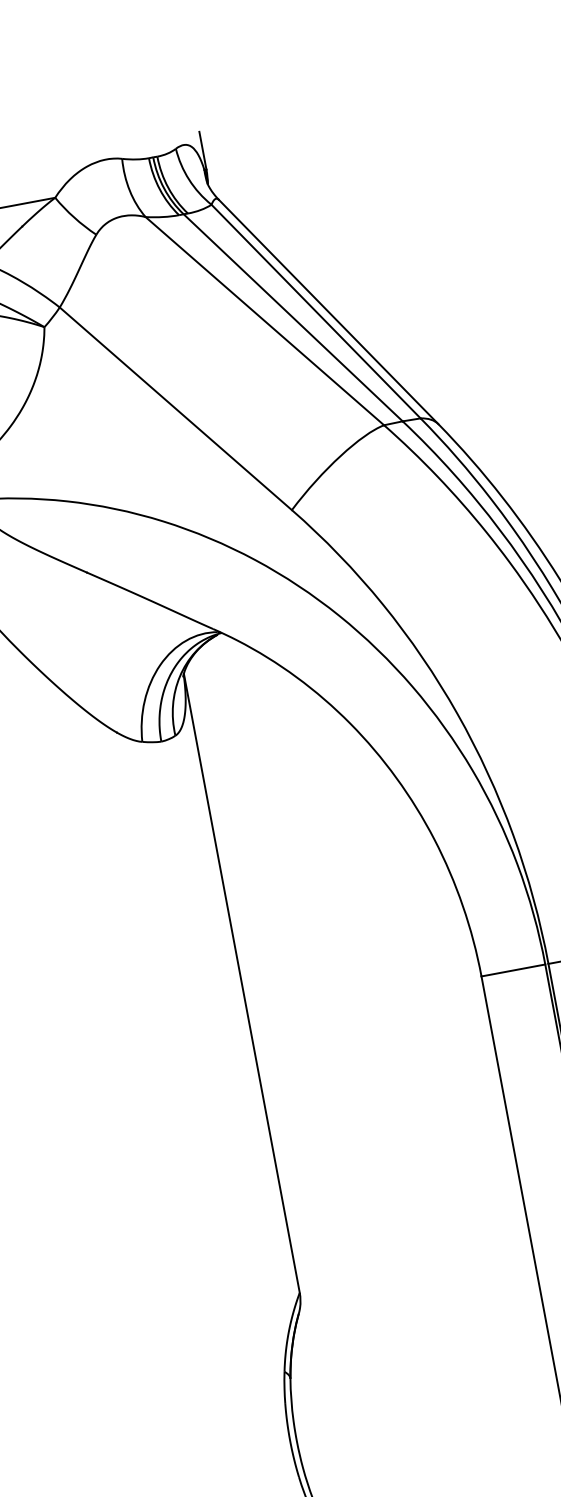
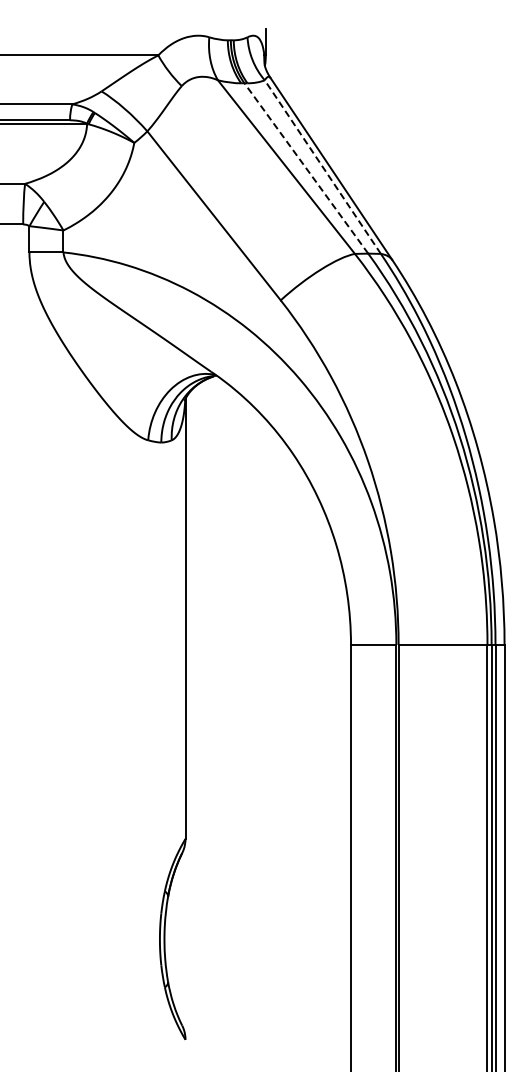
line: (315, 310) -> (322, 166), solid -> dashed
line: (293, 317) -> (306, 168), solid -> dashed

